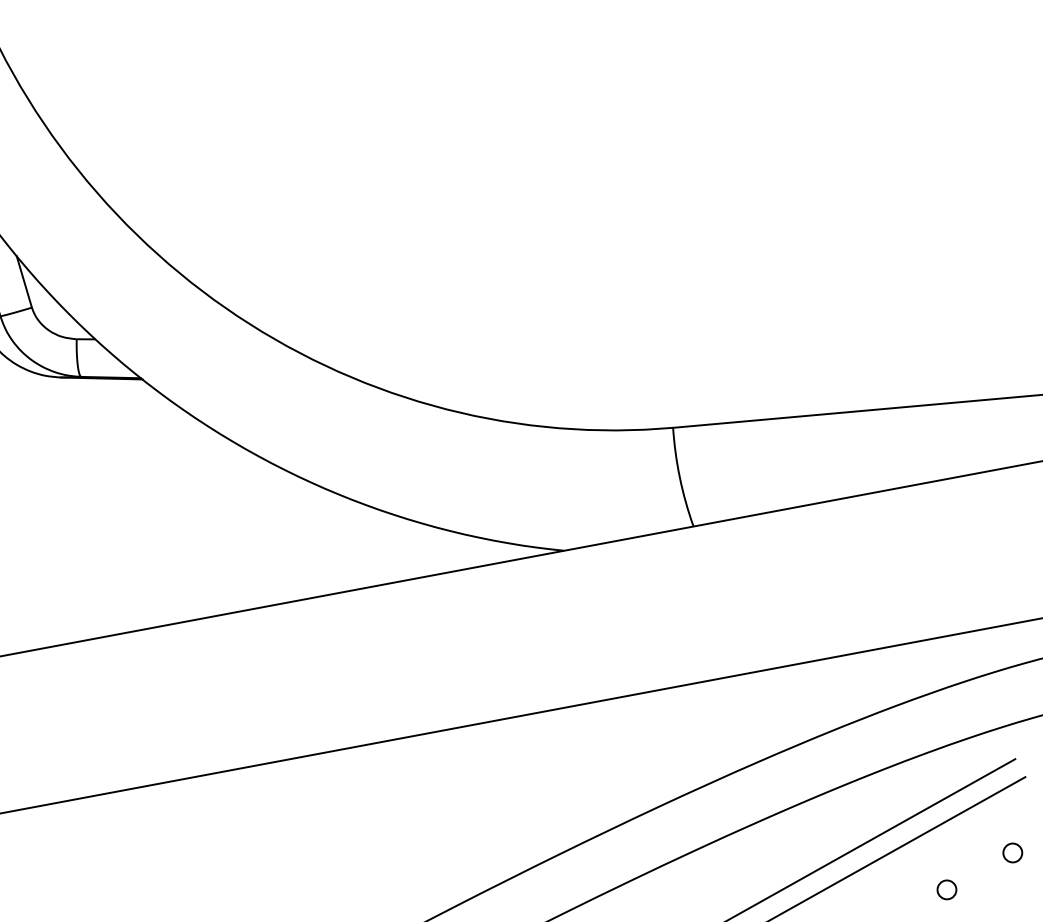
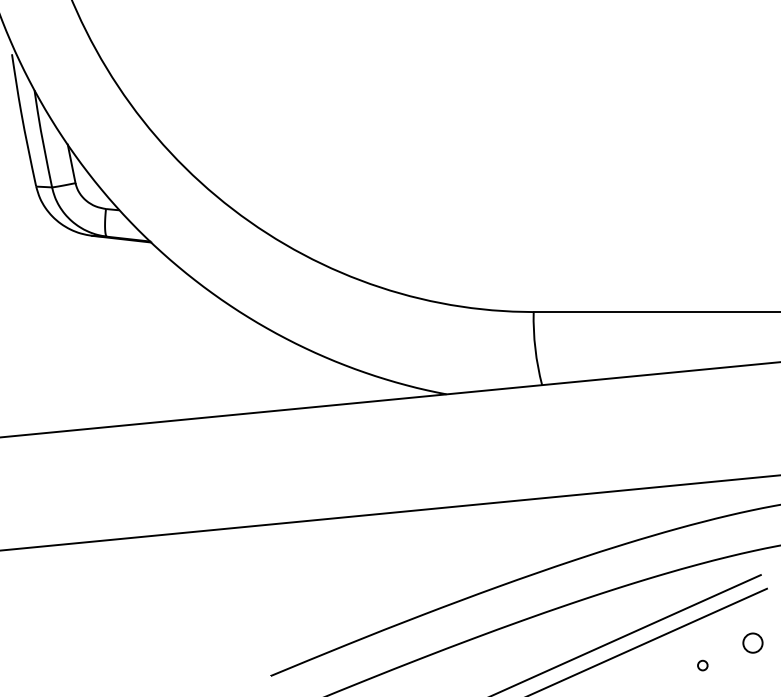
circle: (1012, 852) -> (752, 642), size x1.4
circle: (946, 889) -> (702, 665), size x0.7

